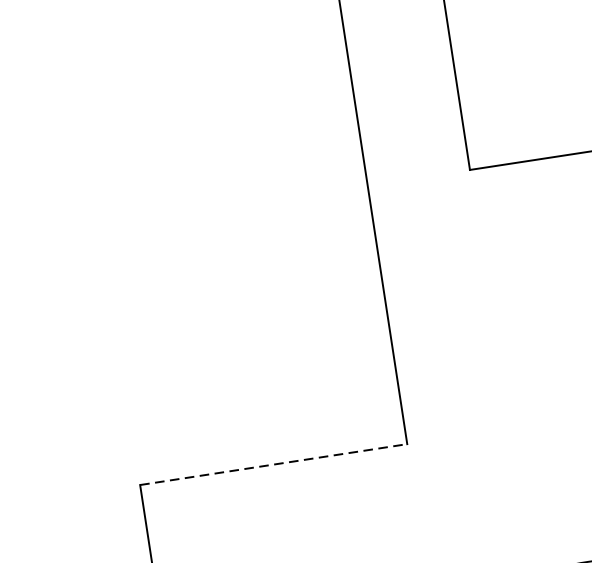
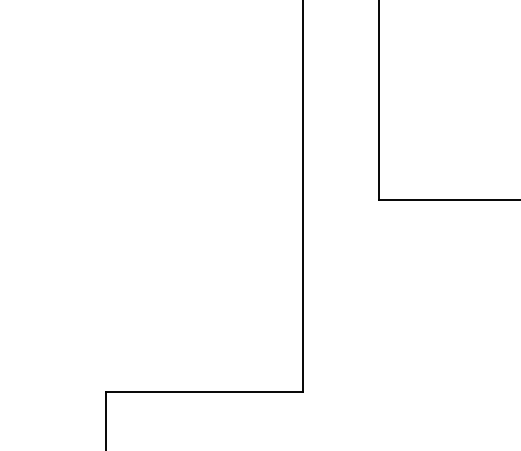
line: (273, 464) -> (204, 391), dashed -> solid

